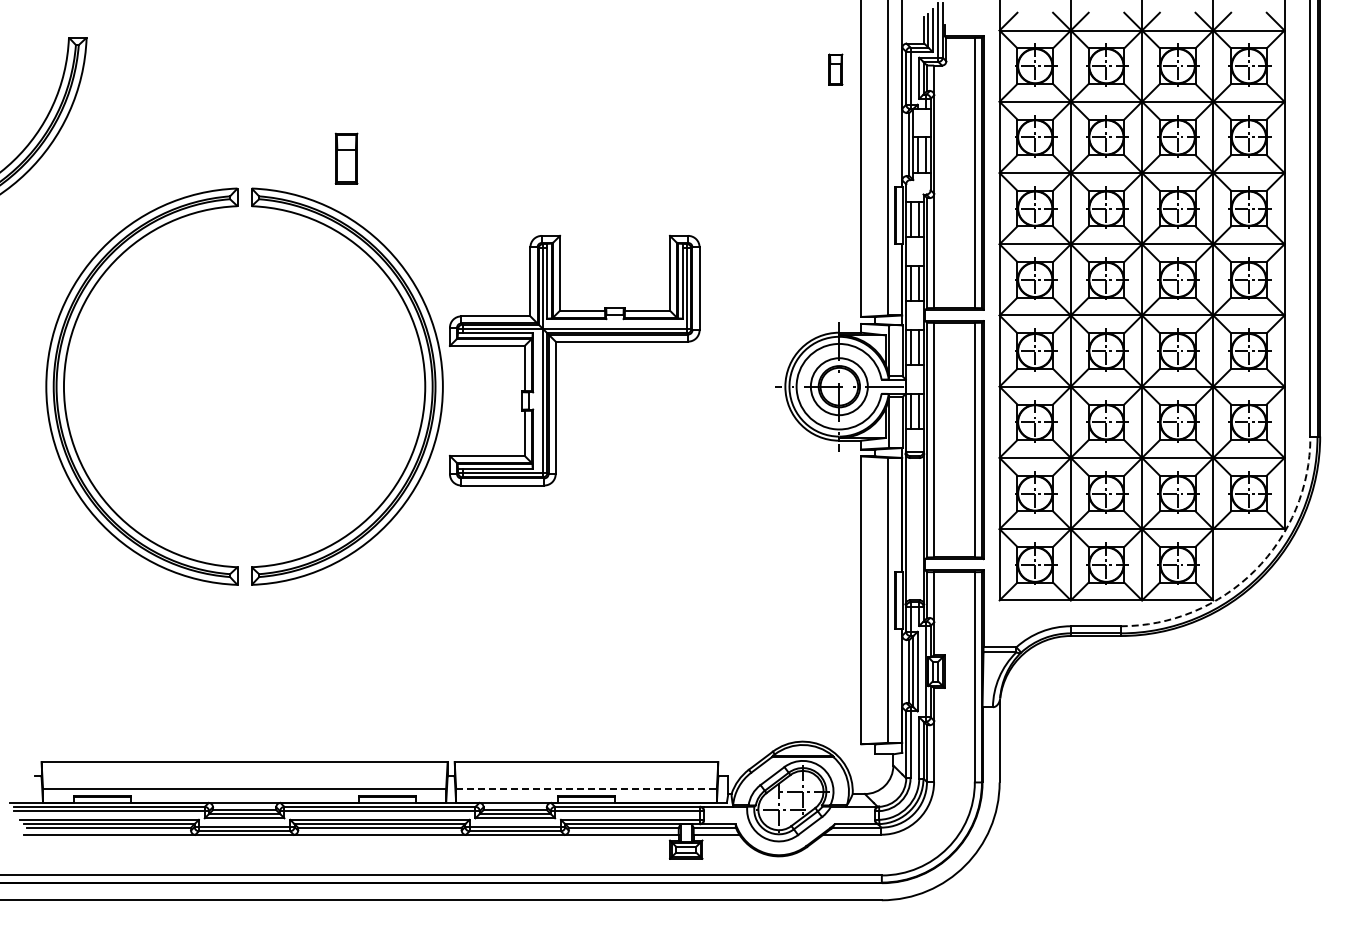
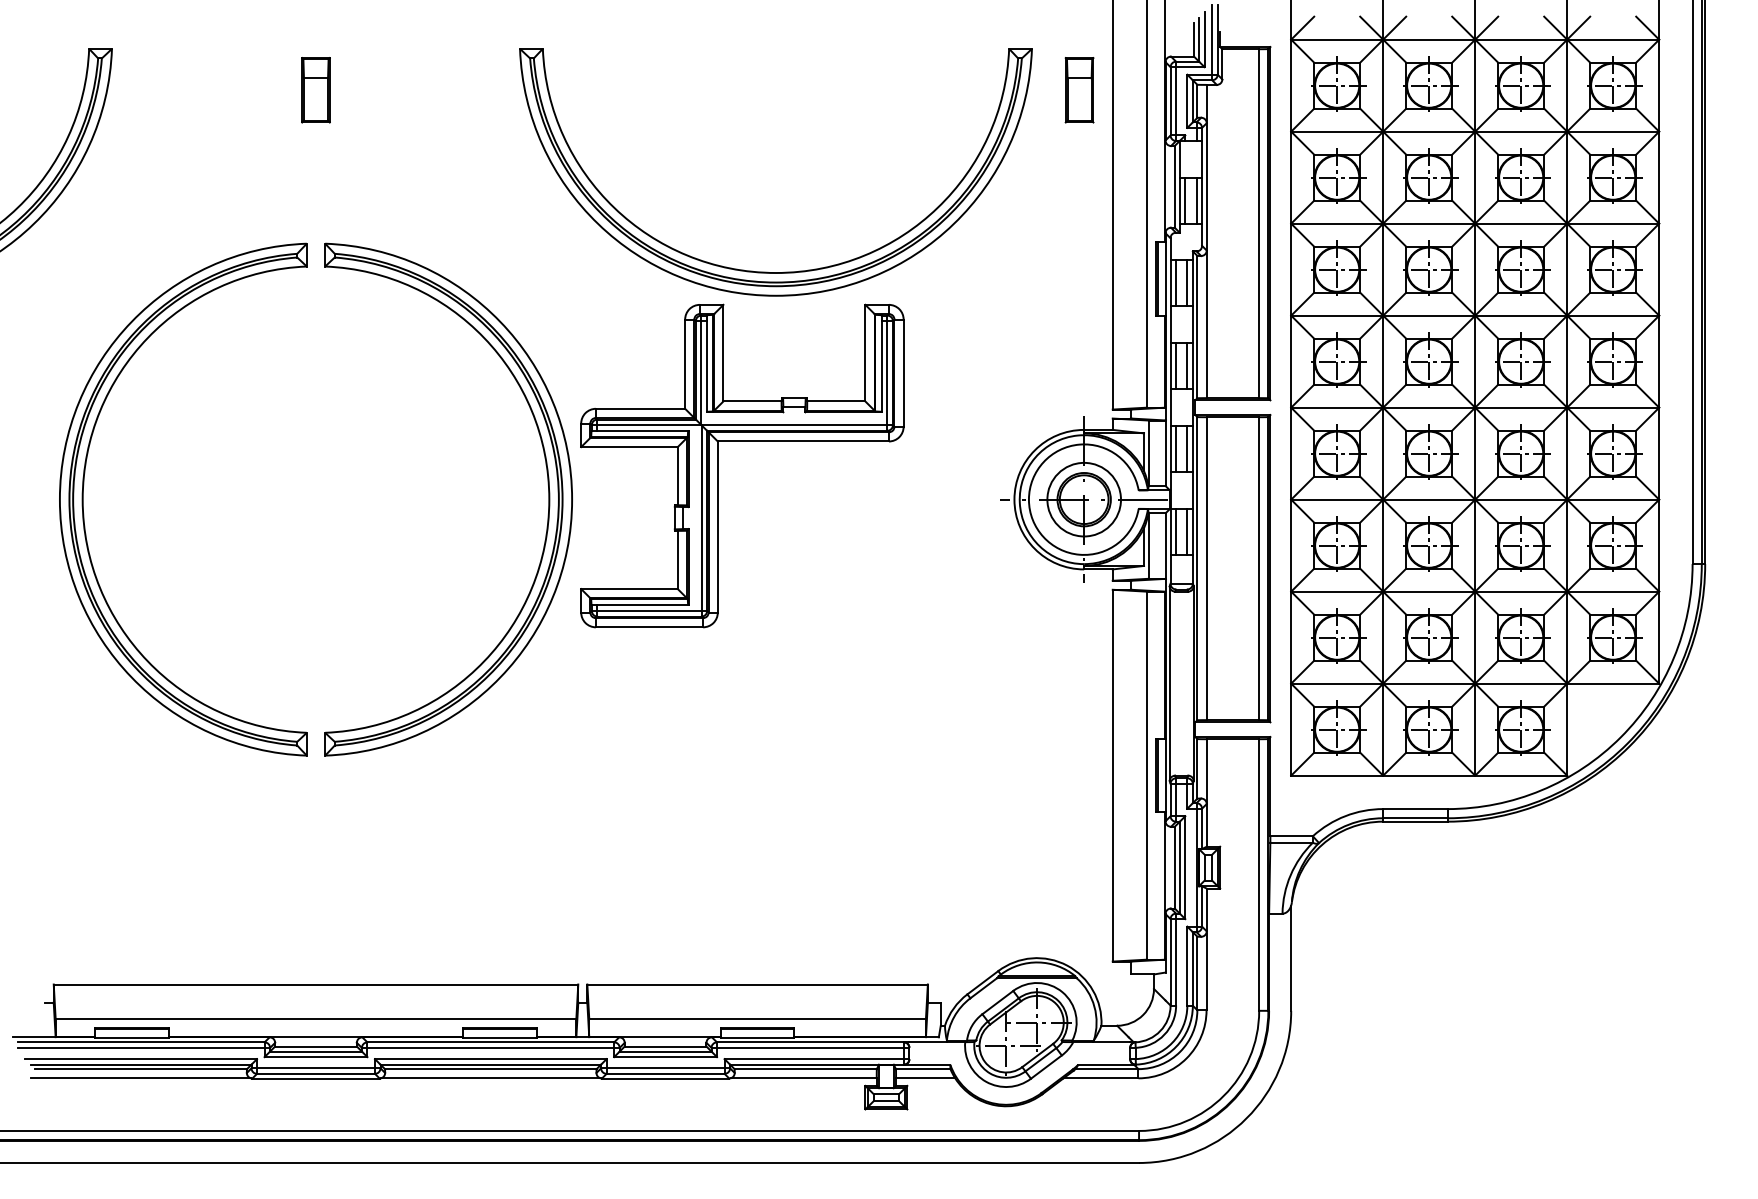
part: (835, 69) -> (1079, 89), size x1.67
part: (346, 158) -> (315, 89), moved
part: (589, 209) -> (761, 270), added
arc: (1254, 570) -> (1620, 737), dashed -> solid
line: (587, 788) -> (758, 1018), dashed -> solid

